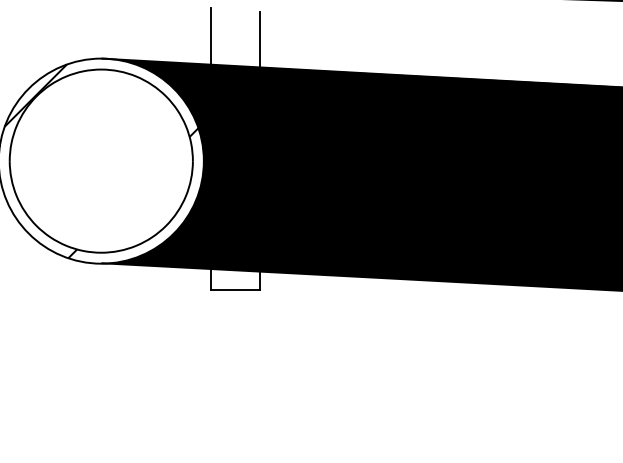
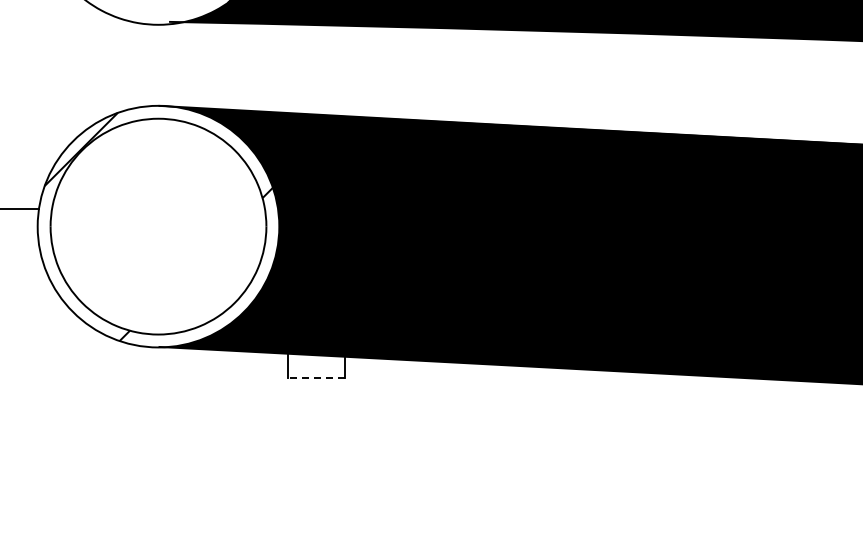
line: (210, 36) -> (287, 79), removed
line: (259, 38) -> (344, 82), removed
line: (235, 290) -> (316, 378), solid -> dashed

